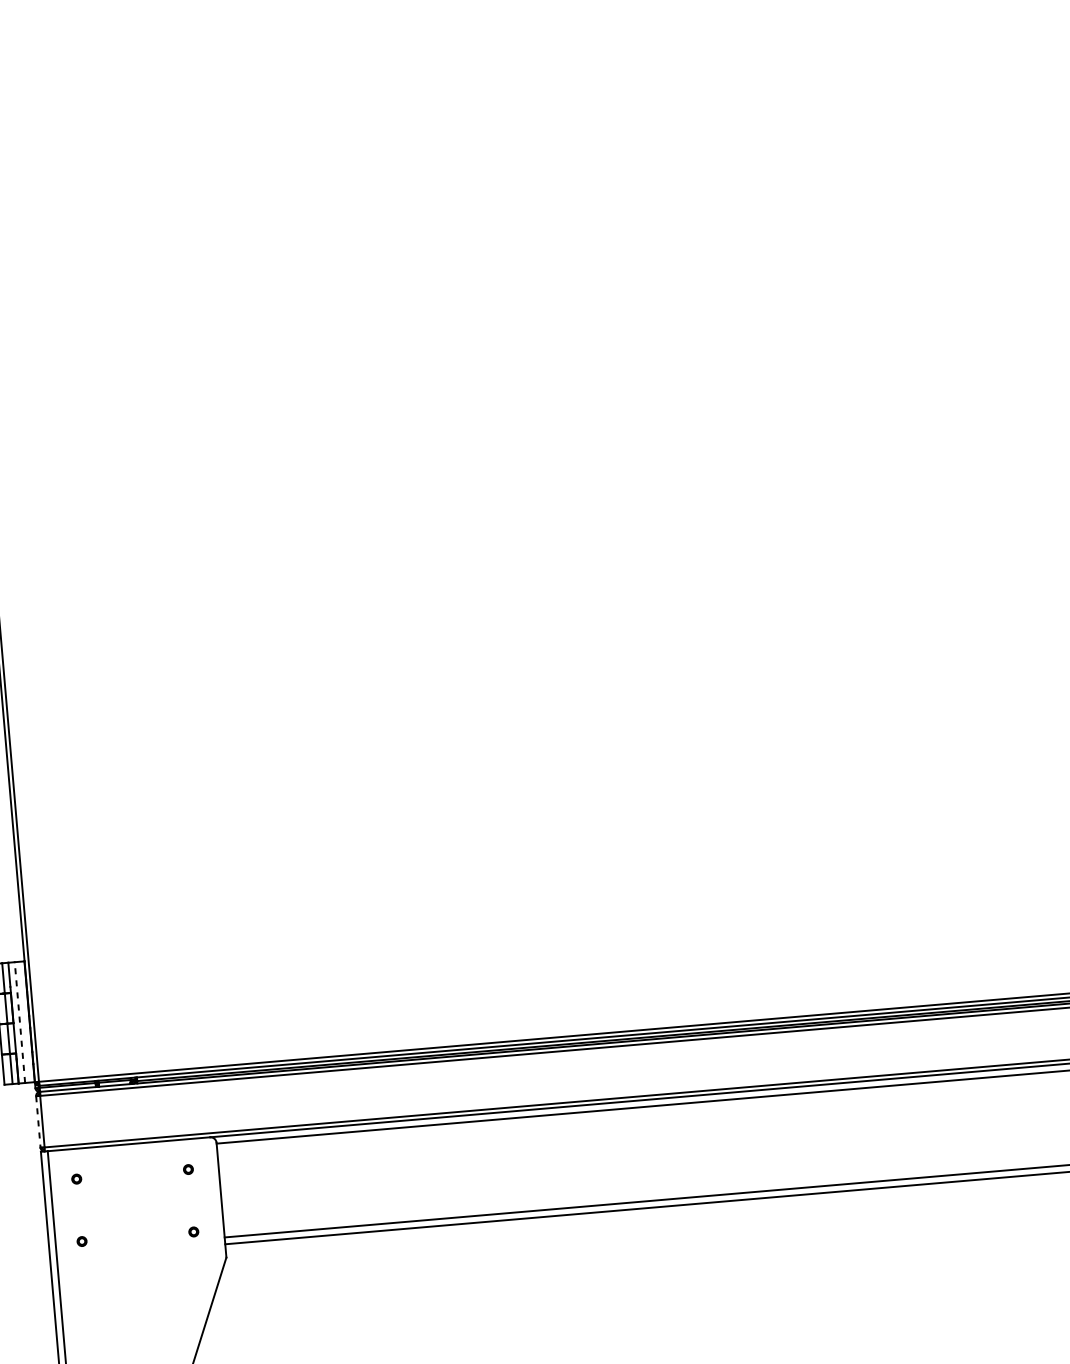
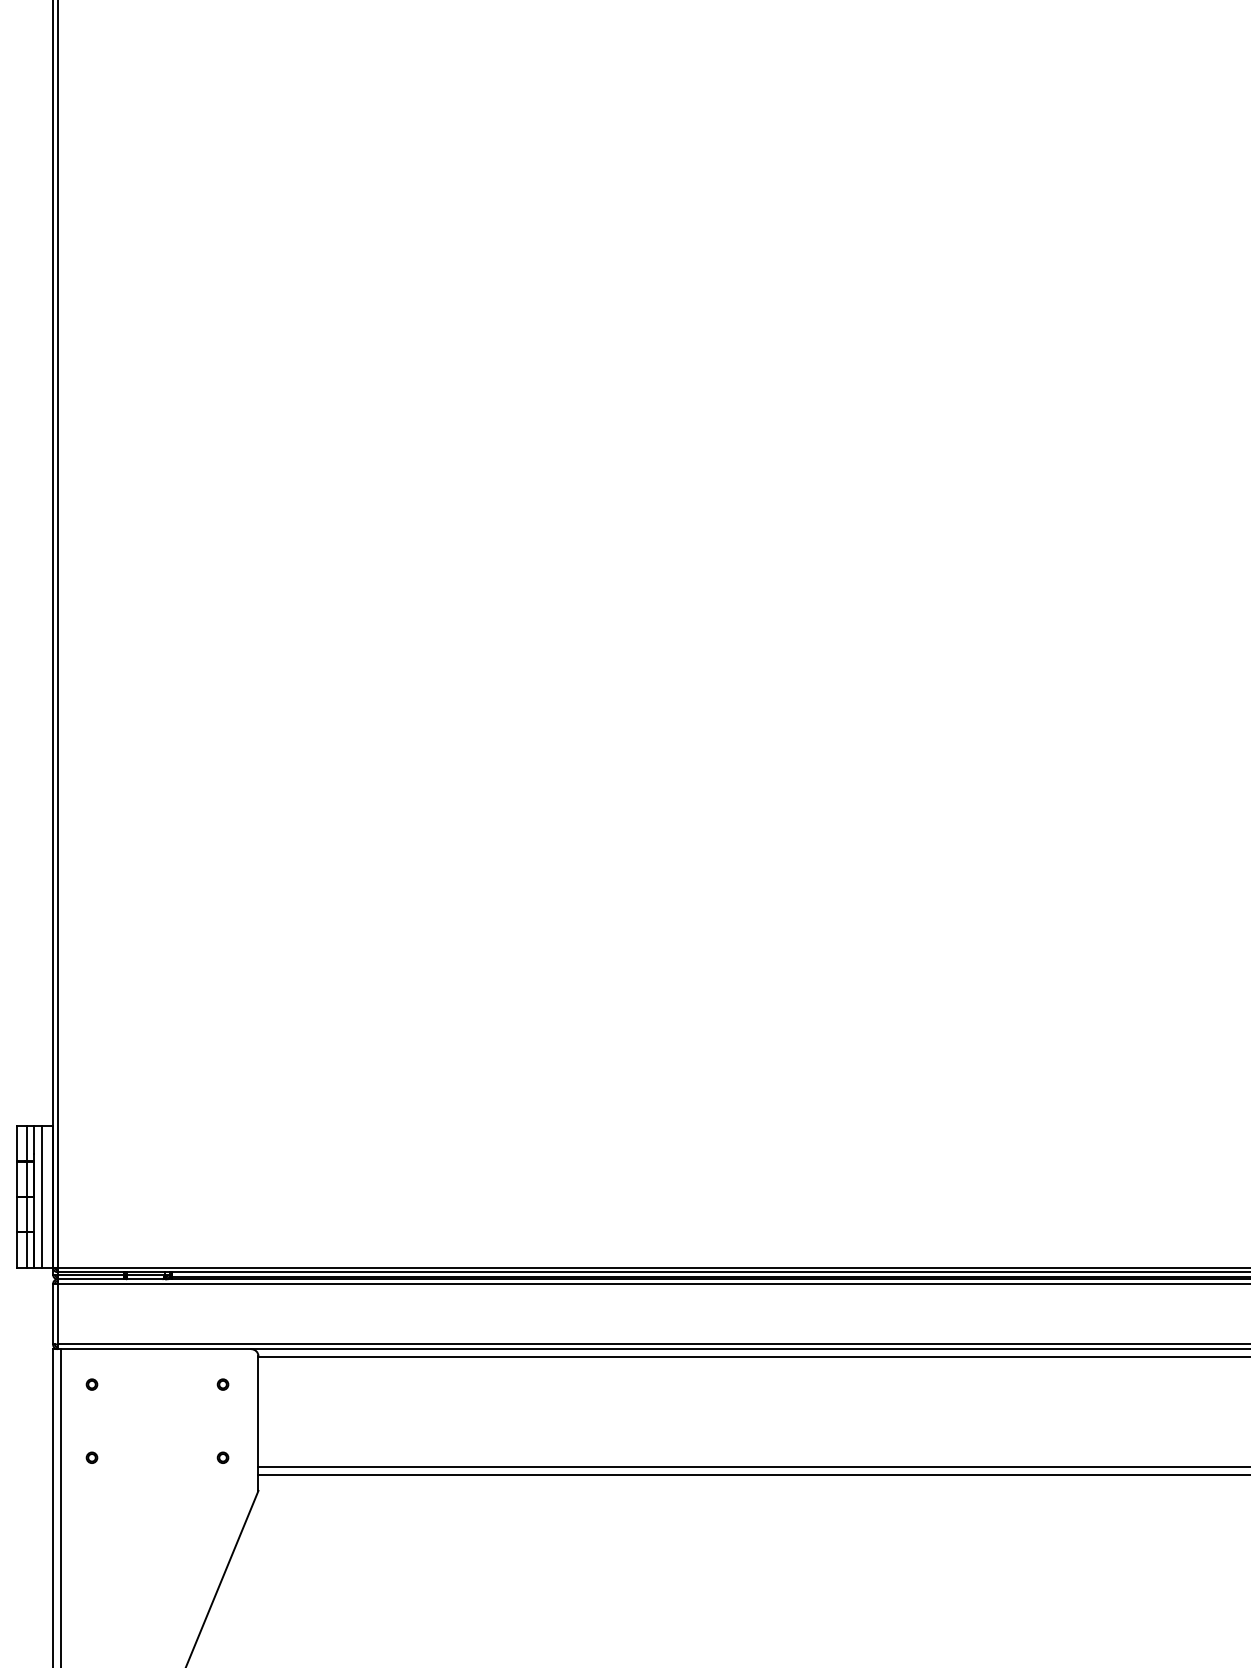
line: (19, 1022) -> (41, 1196), dashed -> solid
line: (38, 1122) -> (53, 1314), dashed -> solid

